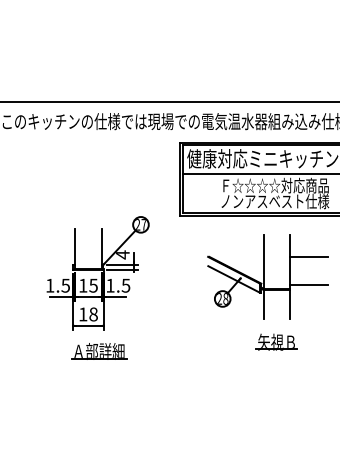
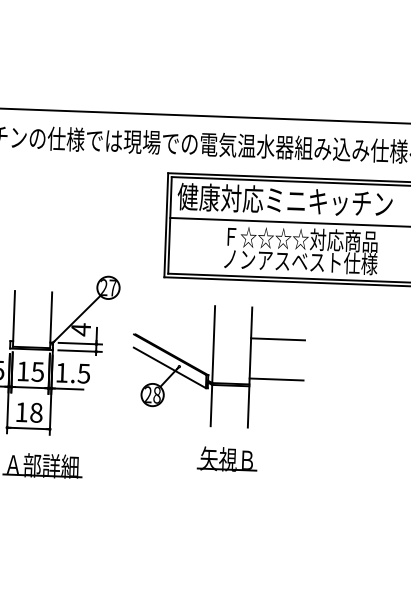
part: (267, 292) -> (216, 388), moved

